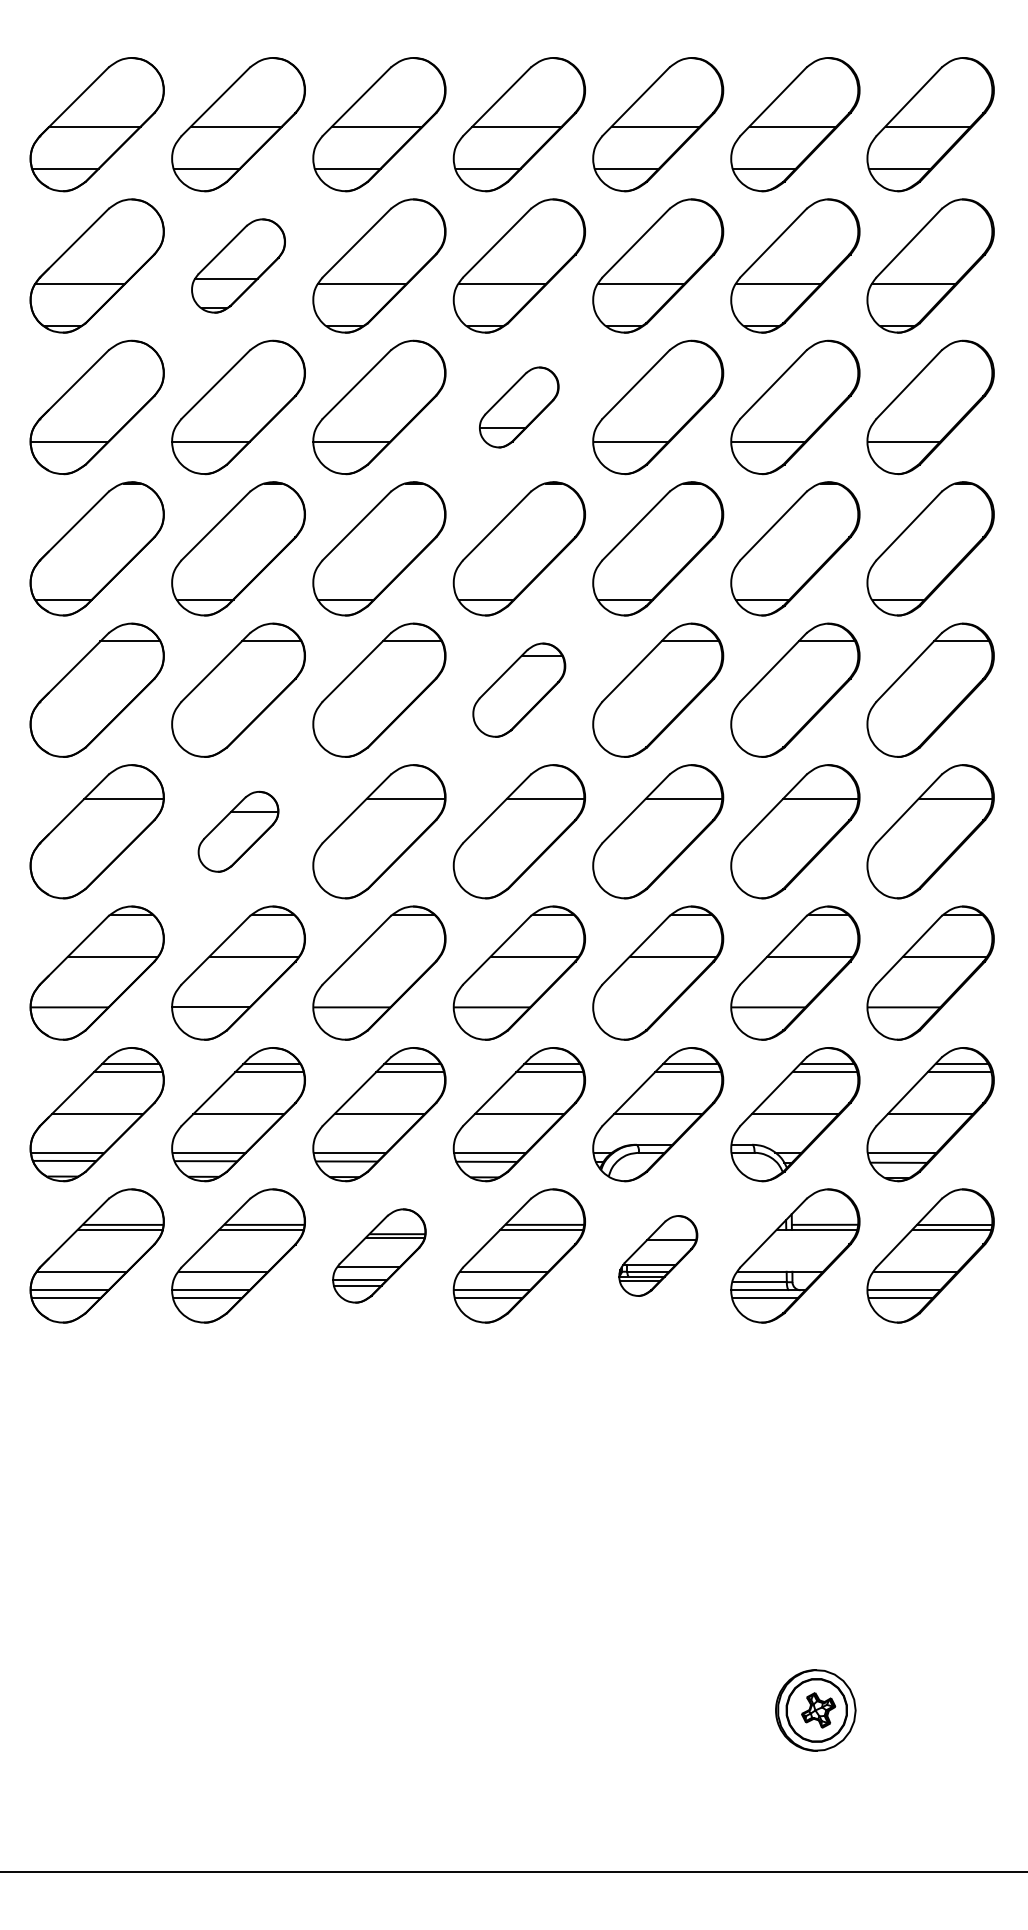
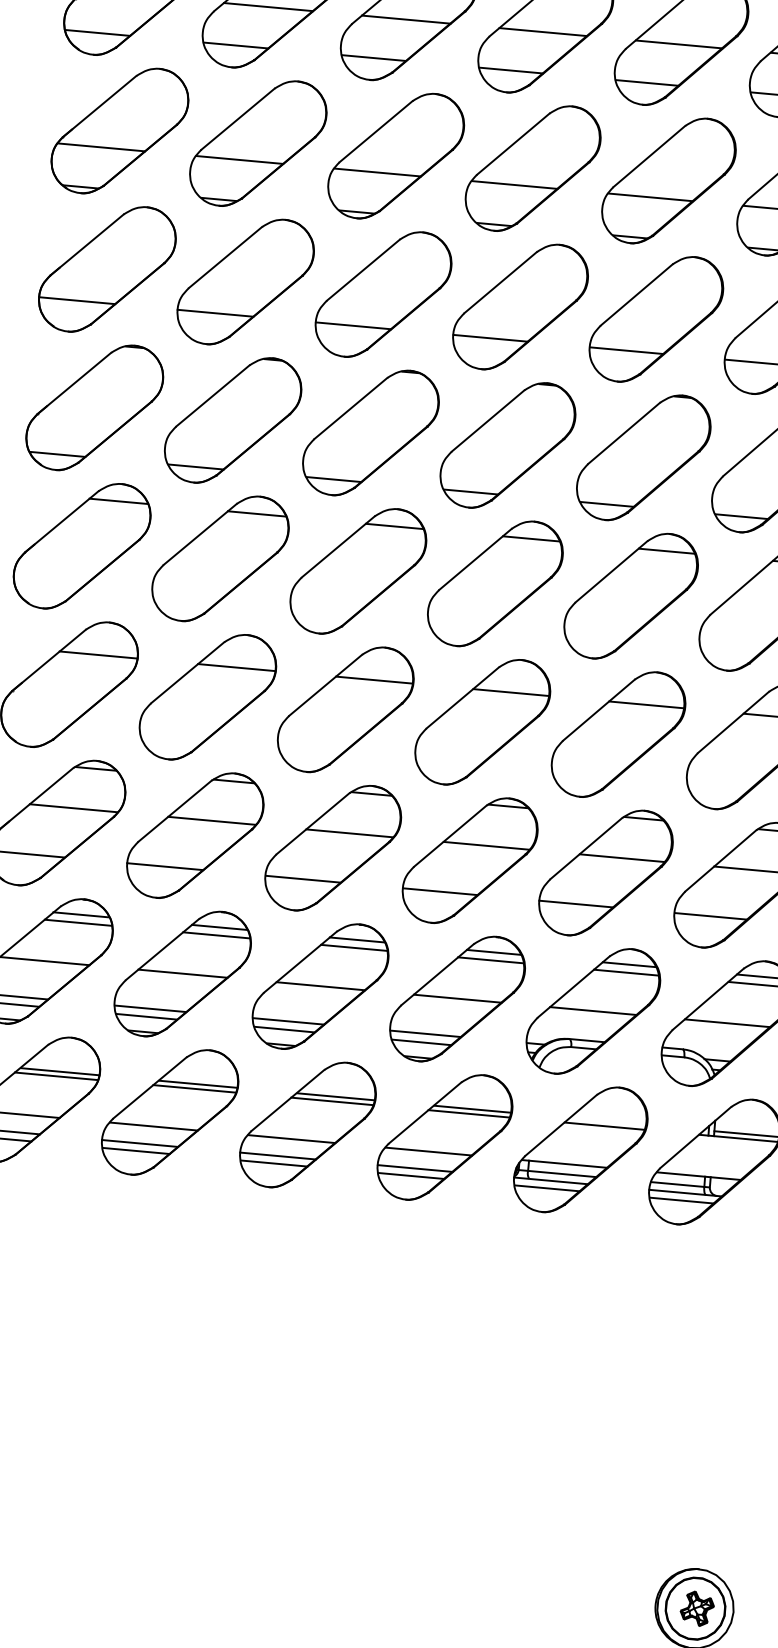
part: (238, 265) -> (258, 143), size x1.43
part: (518, 407) -> (519, 306), size x1.67
part: (518, 689) -> (494, 582), size x1.43
part: (238, 831) -> (207, 696), size x1.67
line: (394, 956) -> (349, 833), added
line: (630, 1007) -> (575, 904), added
part: (379, 1255) -> (308, 1124), size x1.43
part: (658, 1255) -> (581, 1149), size x1.67

